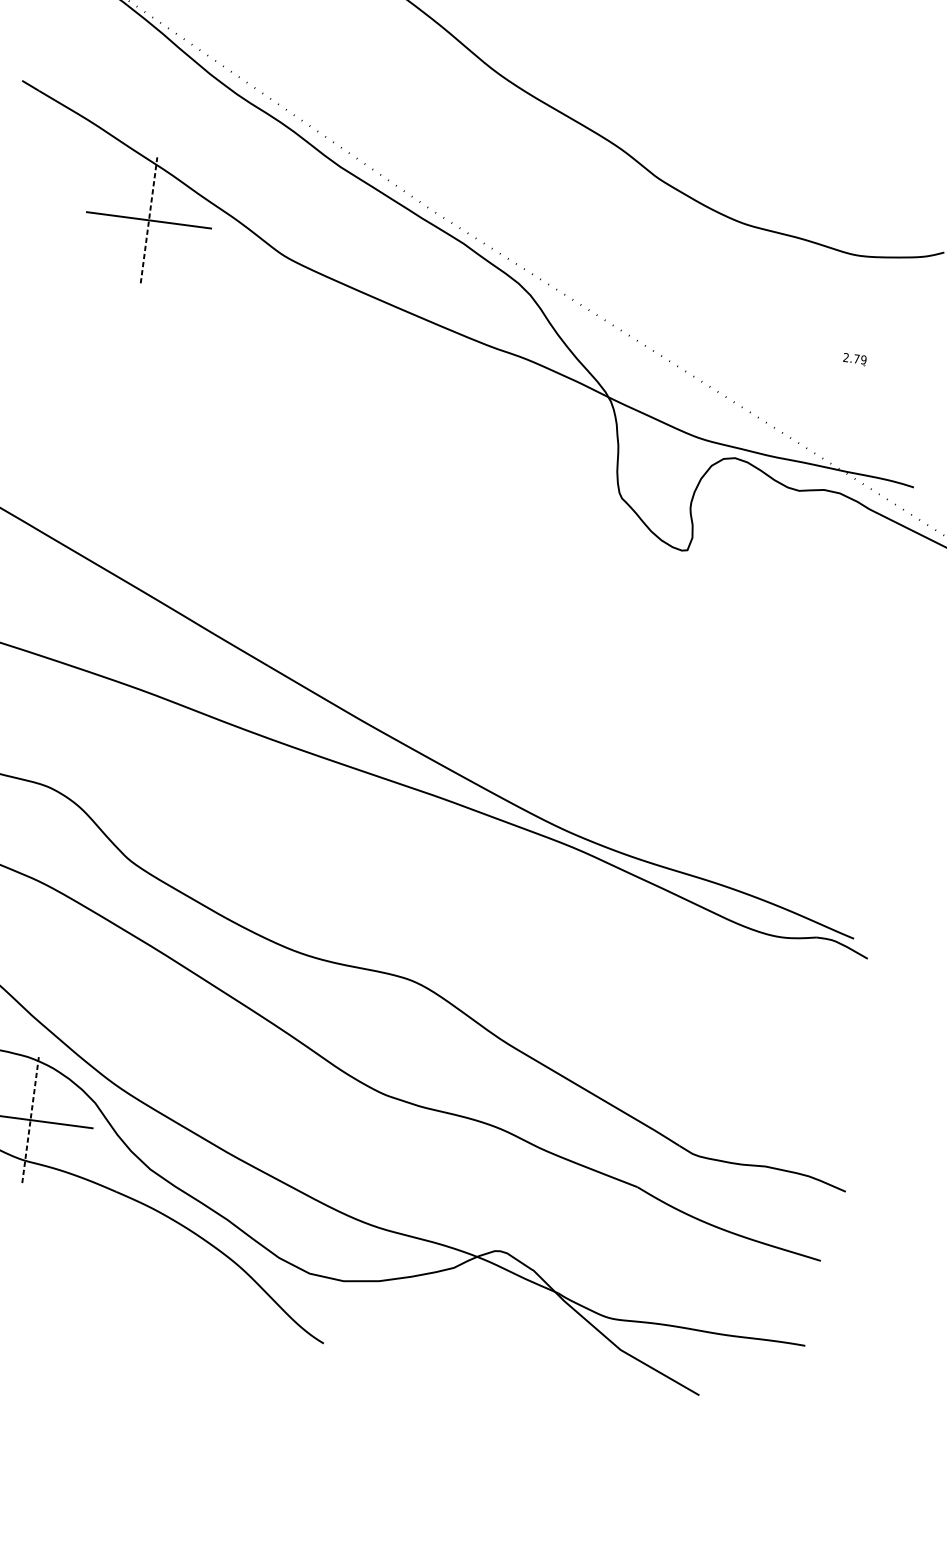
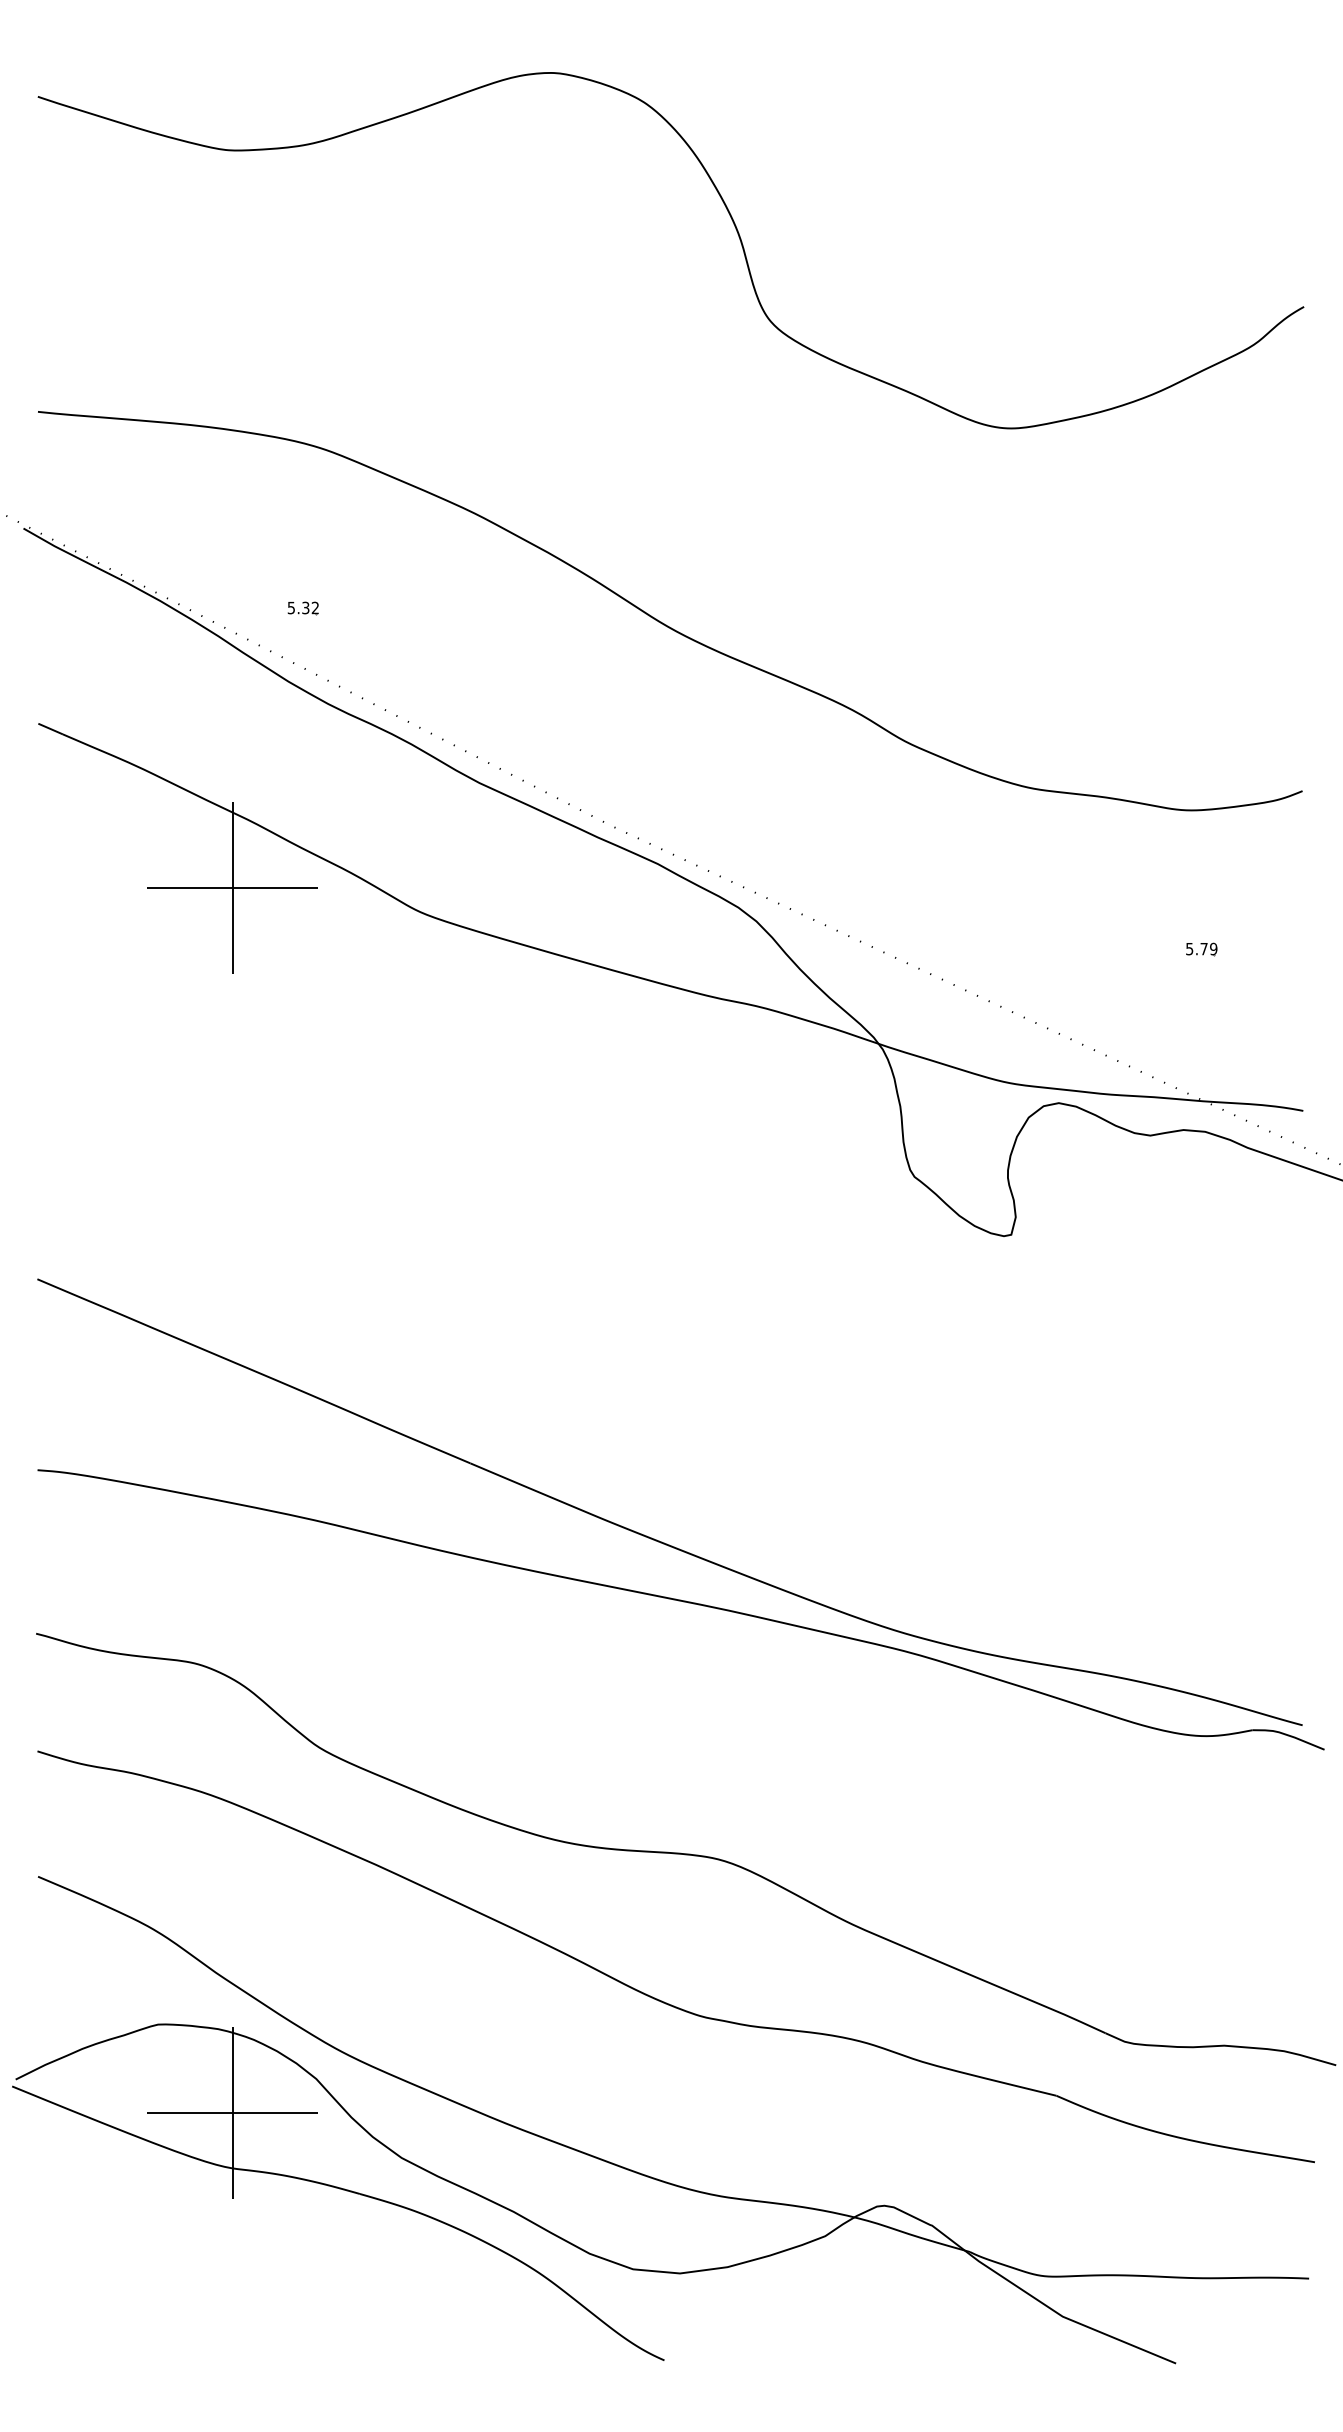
part: (227, 21) -> (302, 608), added
line: (148, 220) -> (232, 888), dashed -> solid
text: (846, 357) -> (1189, 948), 2.79 -> 5.79
line: (30, 1120) -> (232, 2113), dashed -> solid

